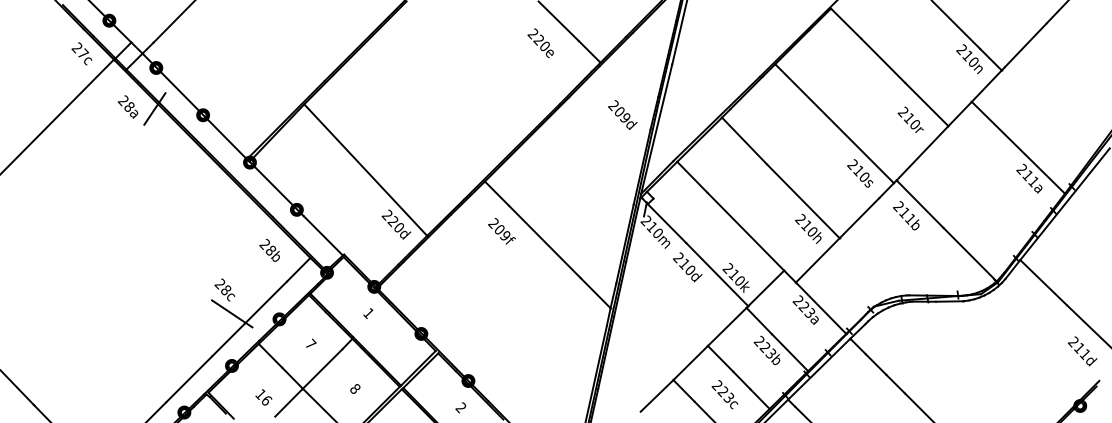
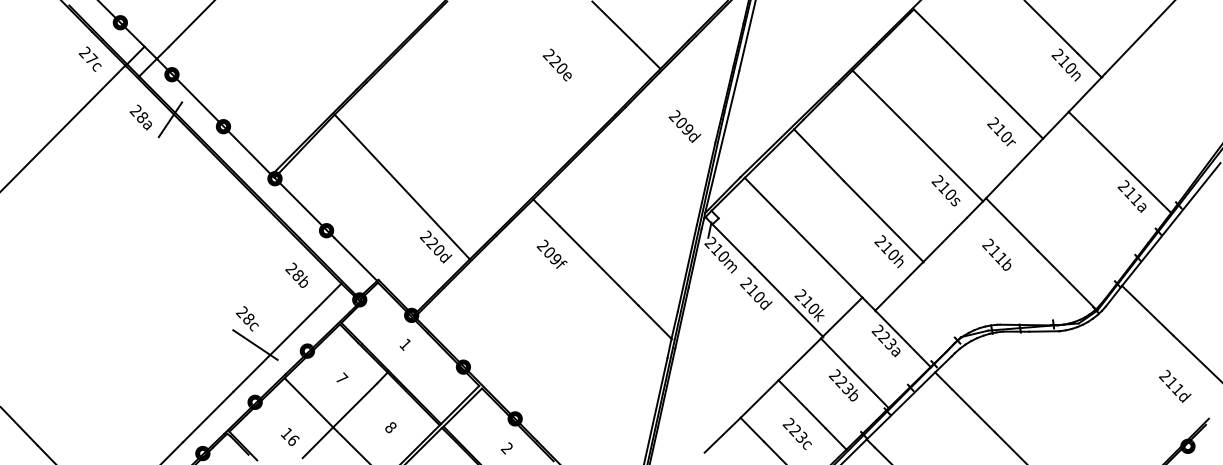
text: (540, 42) -> (557, 64), moved
text: (906, 215) -> (996, 254), moved
text: (1082, 351) -> (1175, 386), moved

